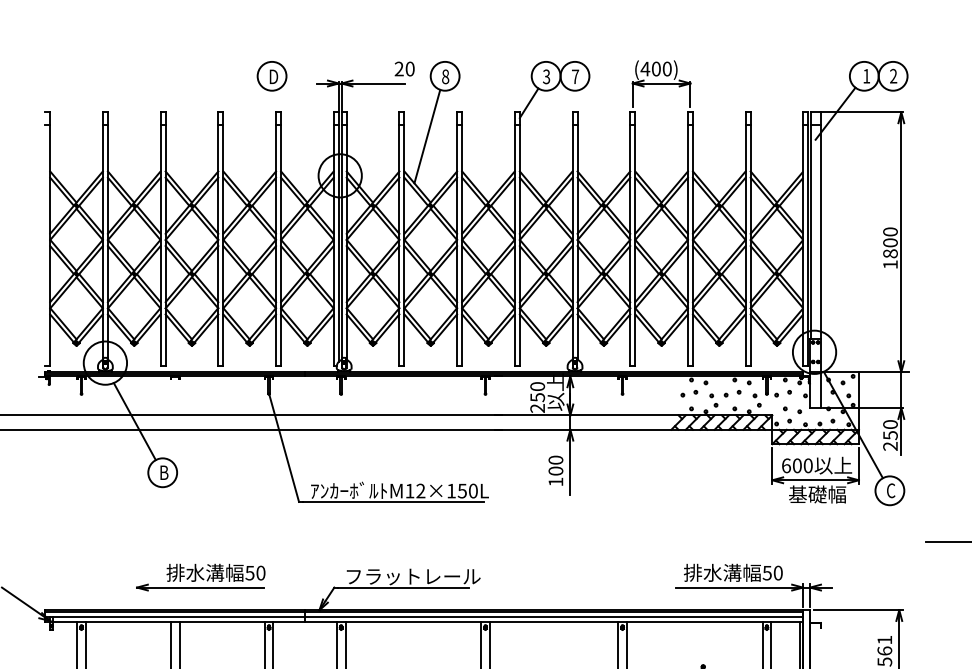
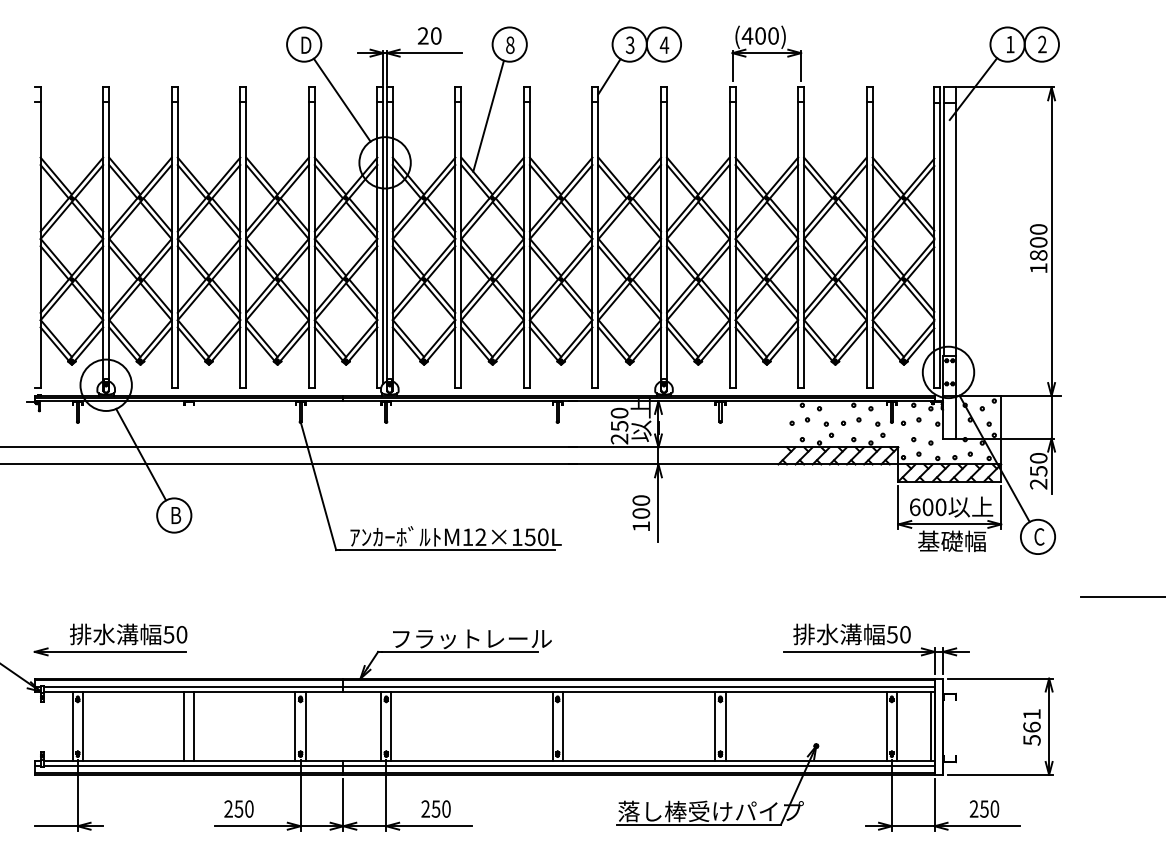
text: (404, 68) -> (429, 35), moved
text: (575, 76) -> (664, 44), 7 -> 4
line: (303, 122) -> (341, 99), added
part: (200, 577) -> (110, 639), moved

